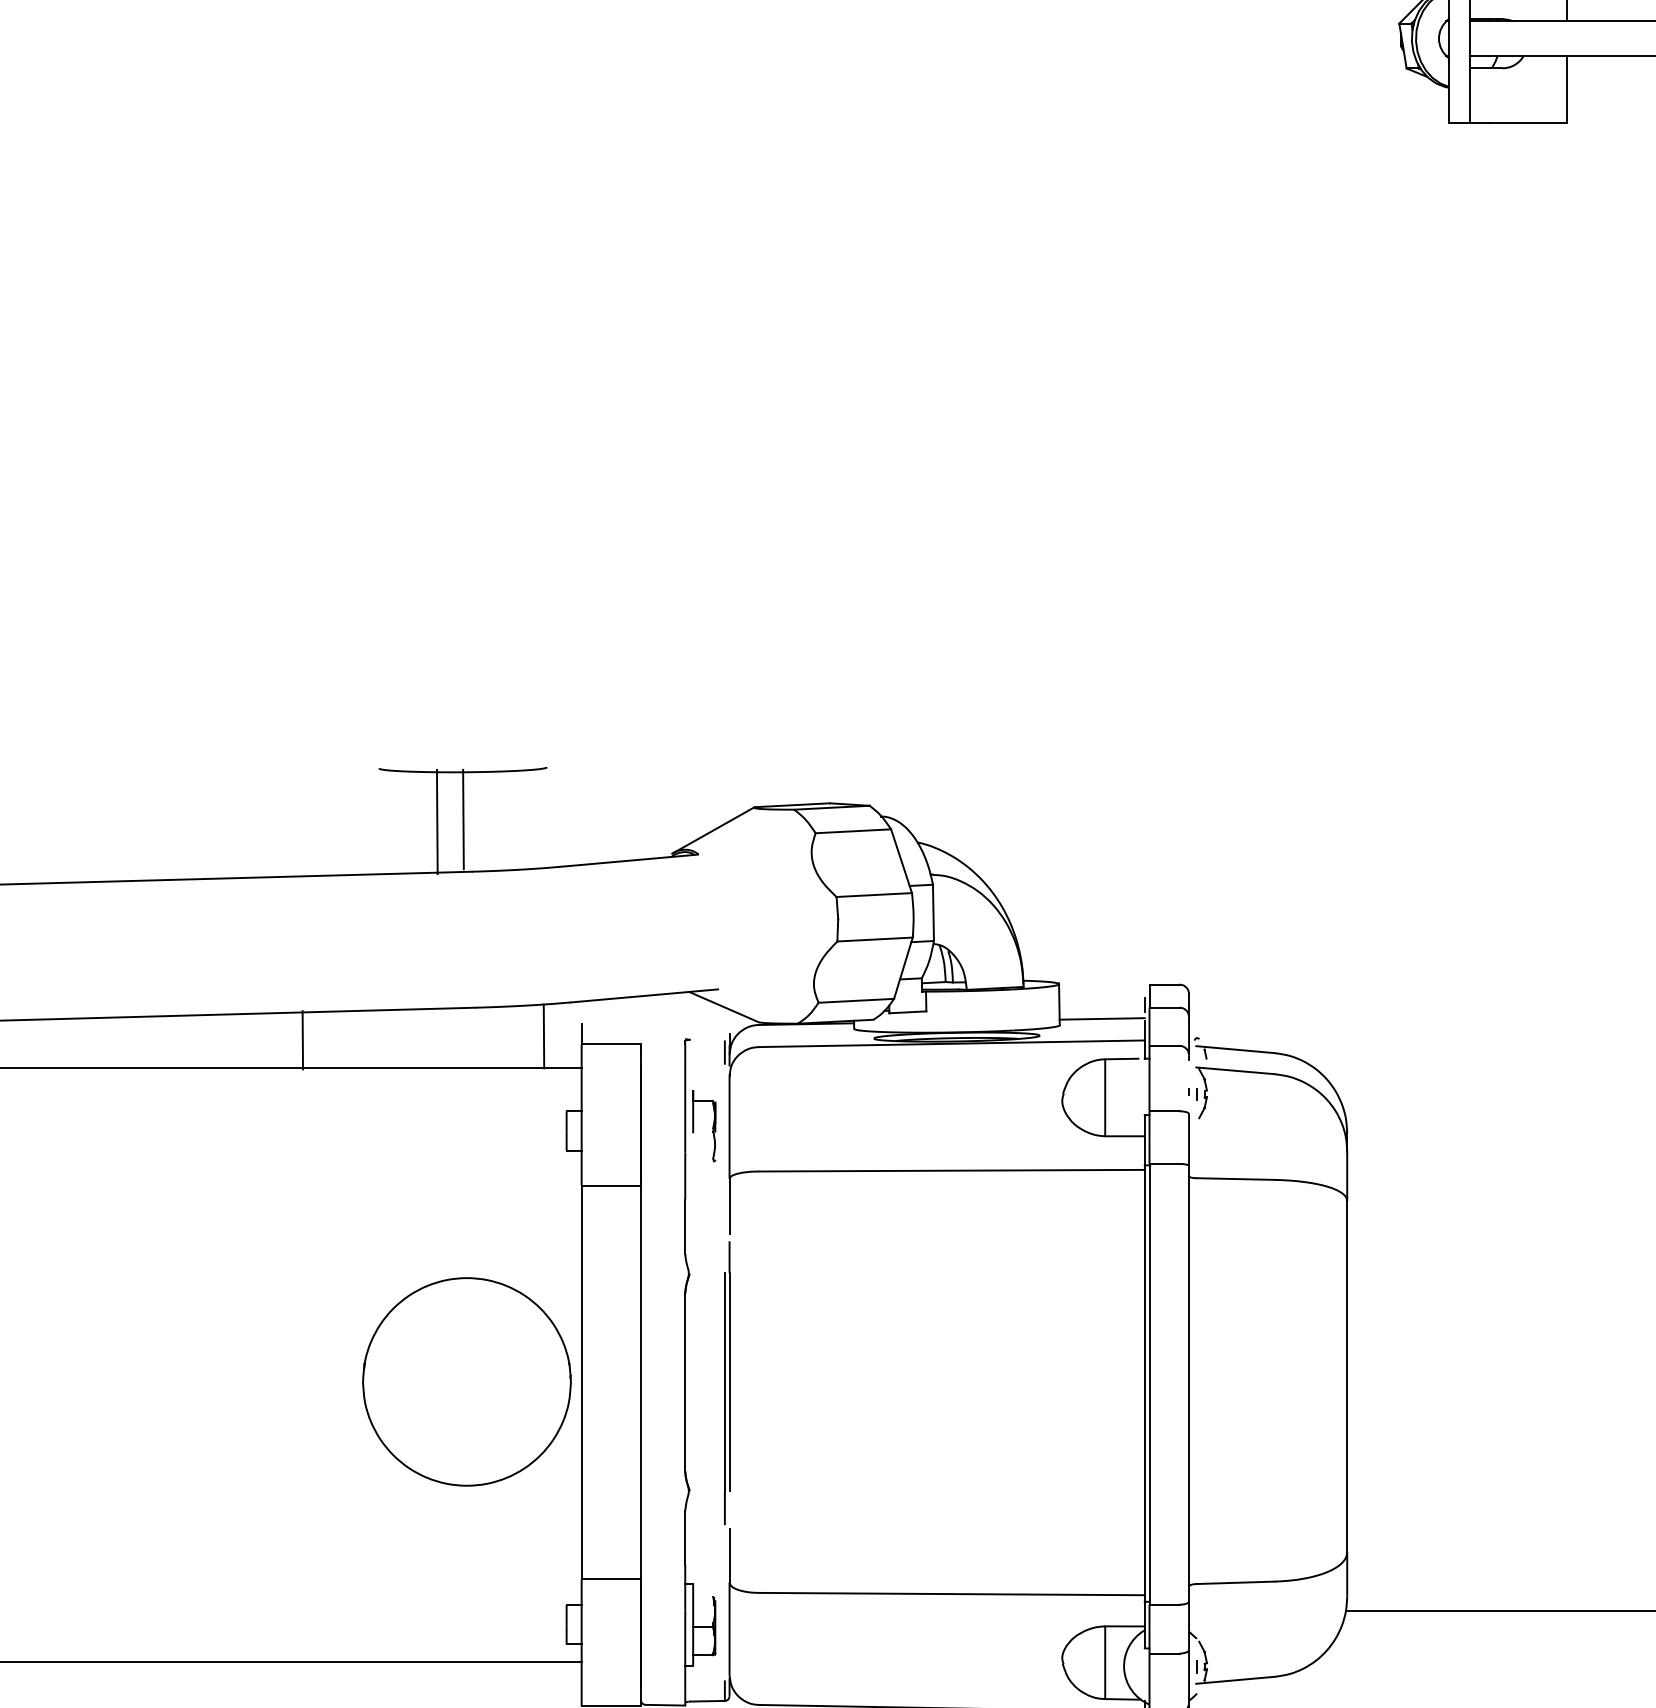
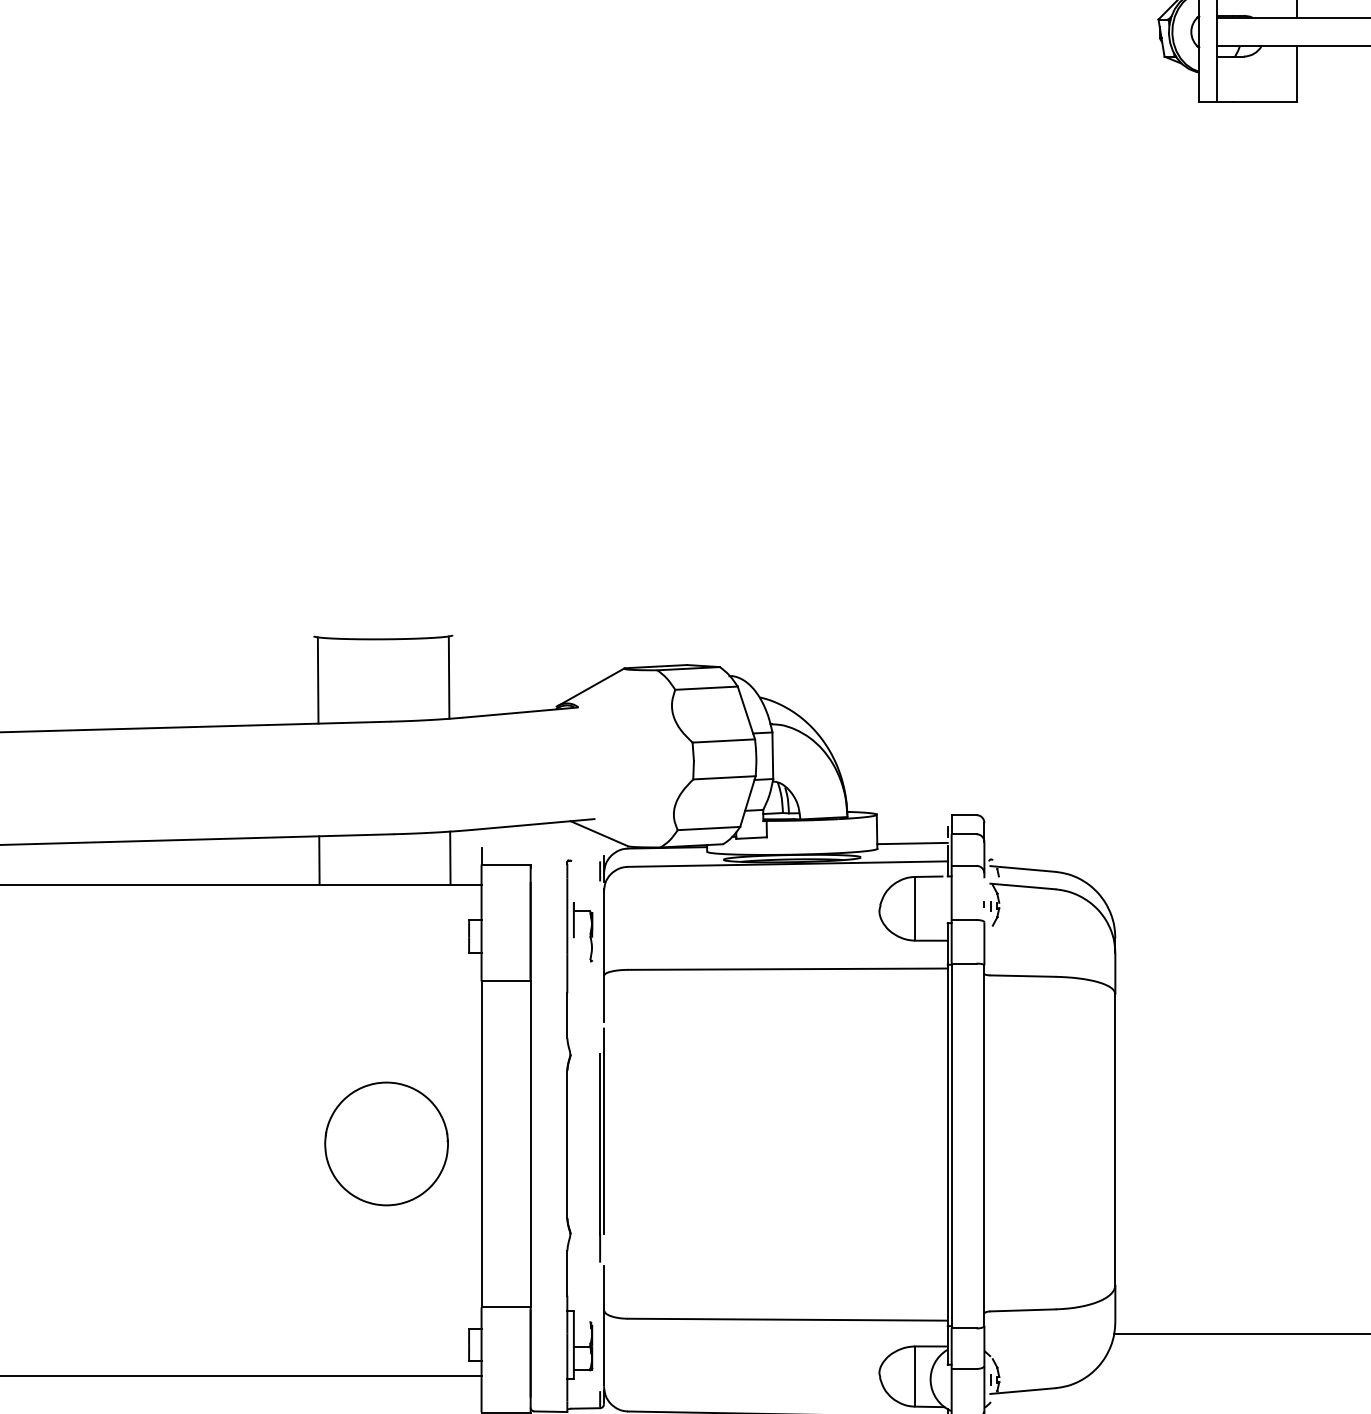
line: (463, 819) -> (449, 677), moved
line: (436, 821) -> (317, 680), moved
line: (302, 1040) -> (319, 860), moved
part: (466, 1381) -> (386, 1143), size x0.71

